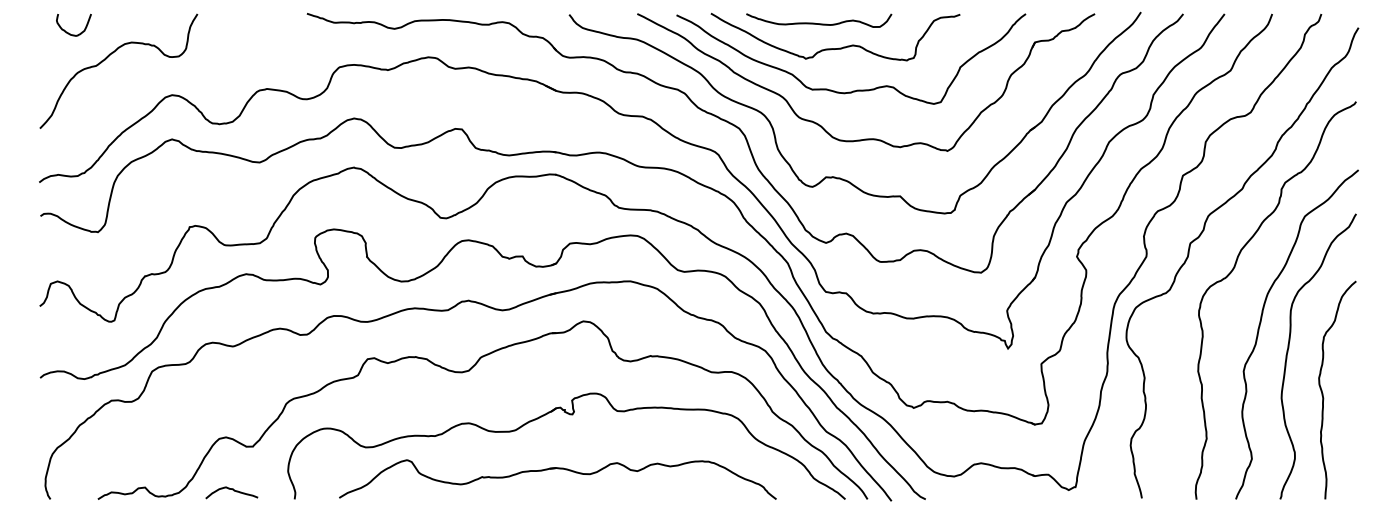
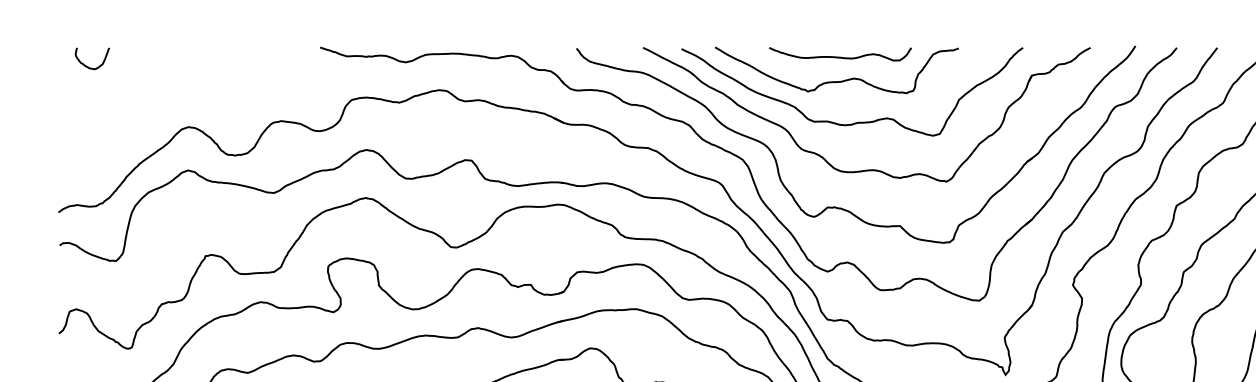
curve: (819, 23) -> (840, 57), moved
curve: (107, 58) -> (125, 91), removed

